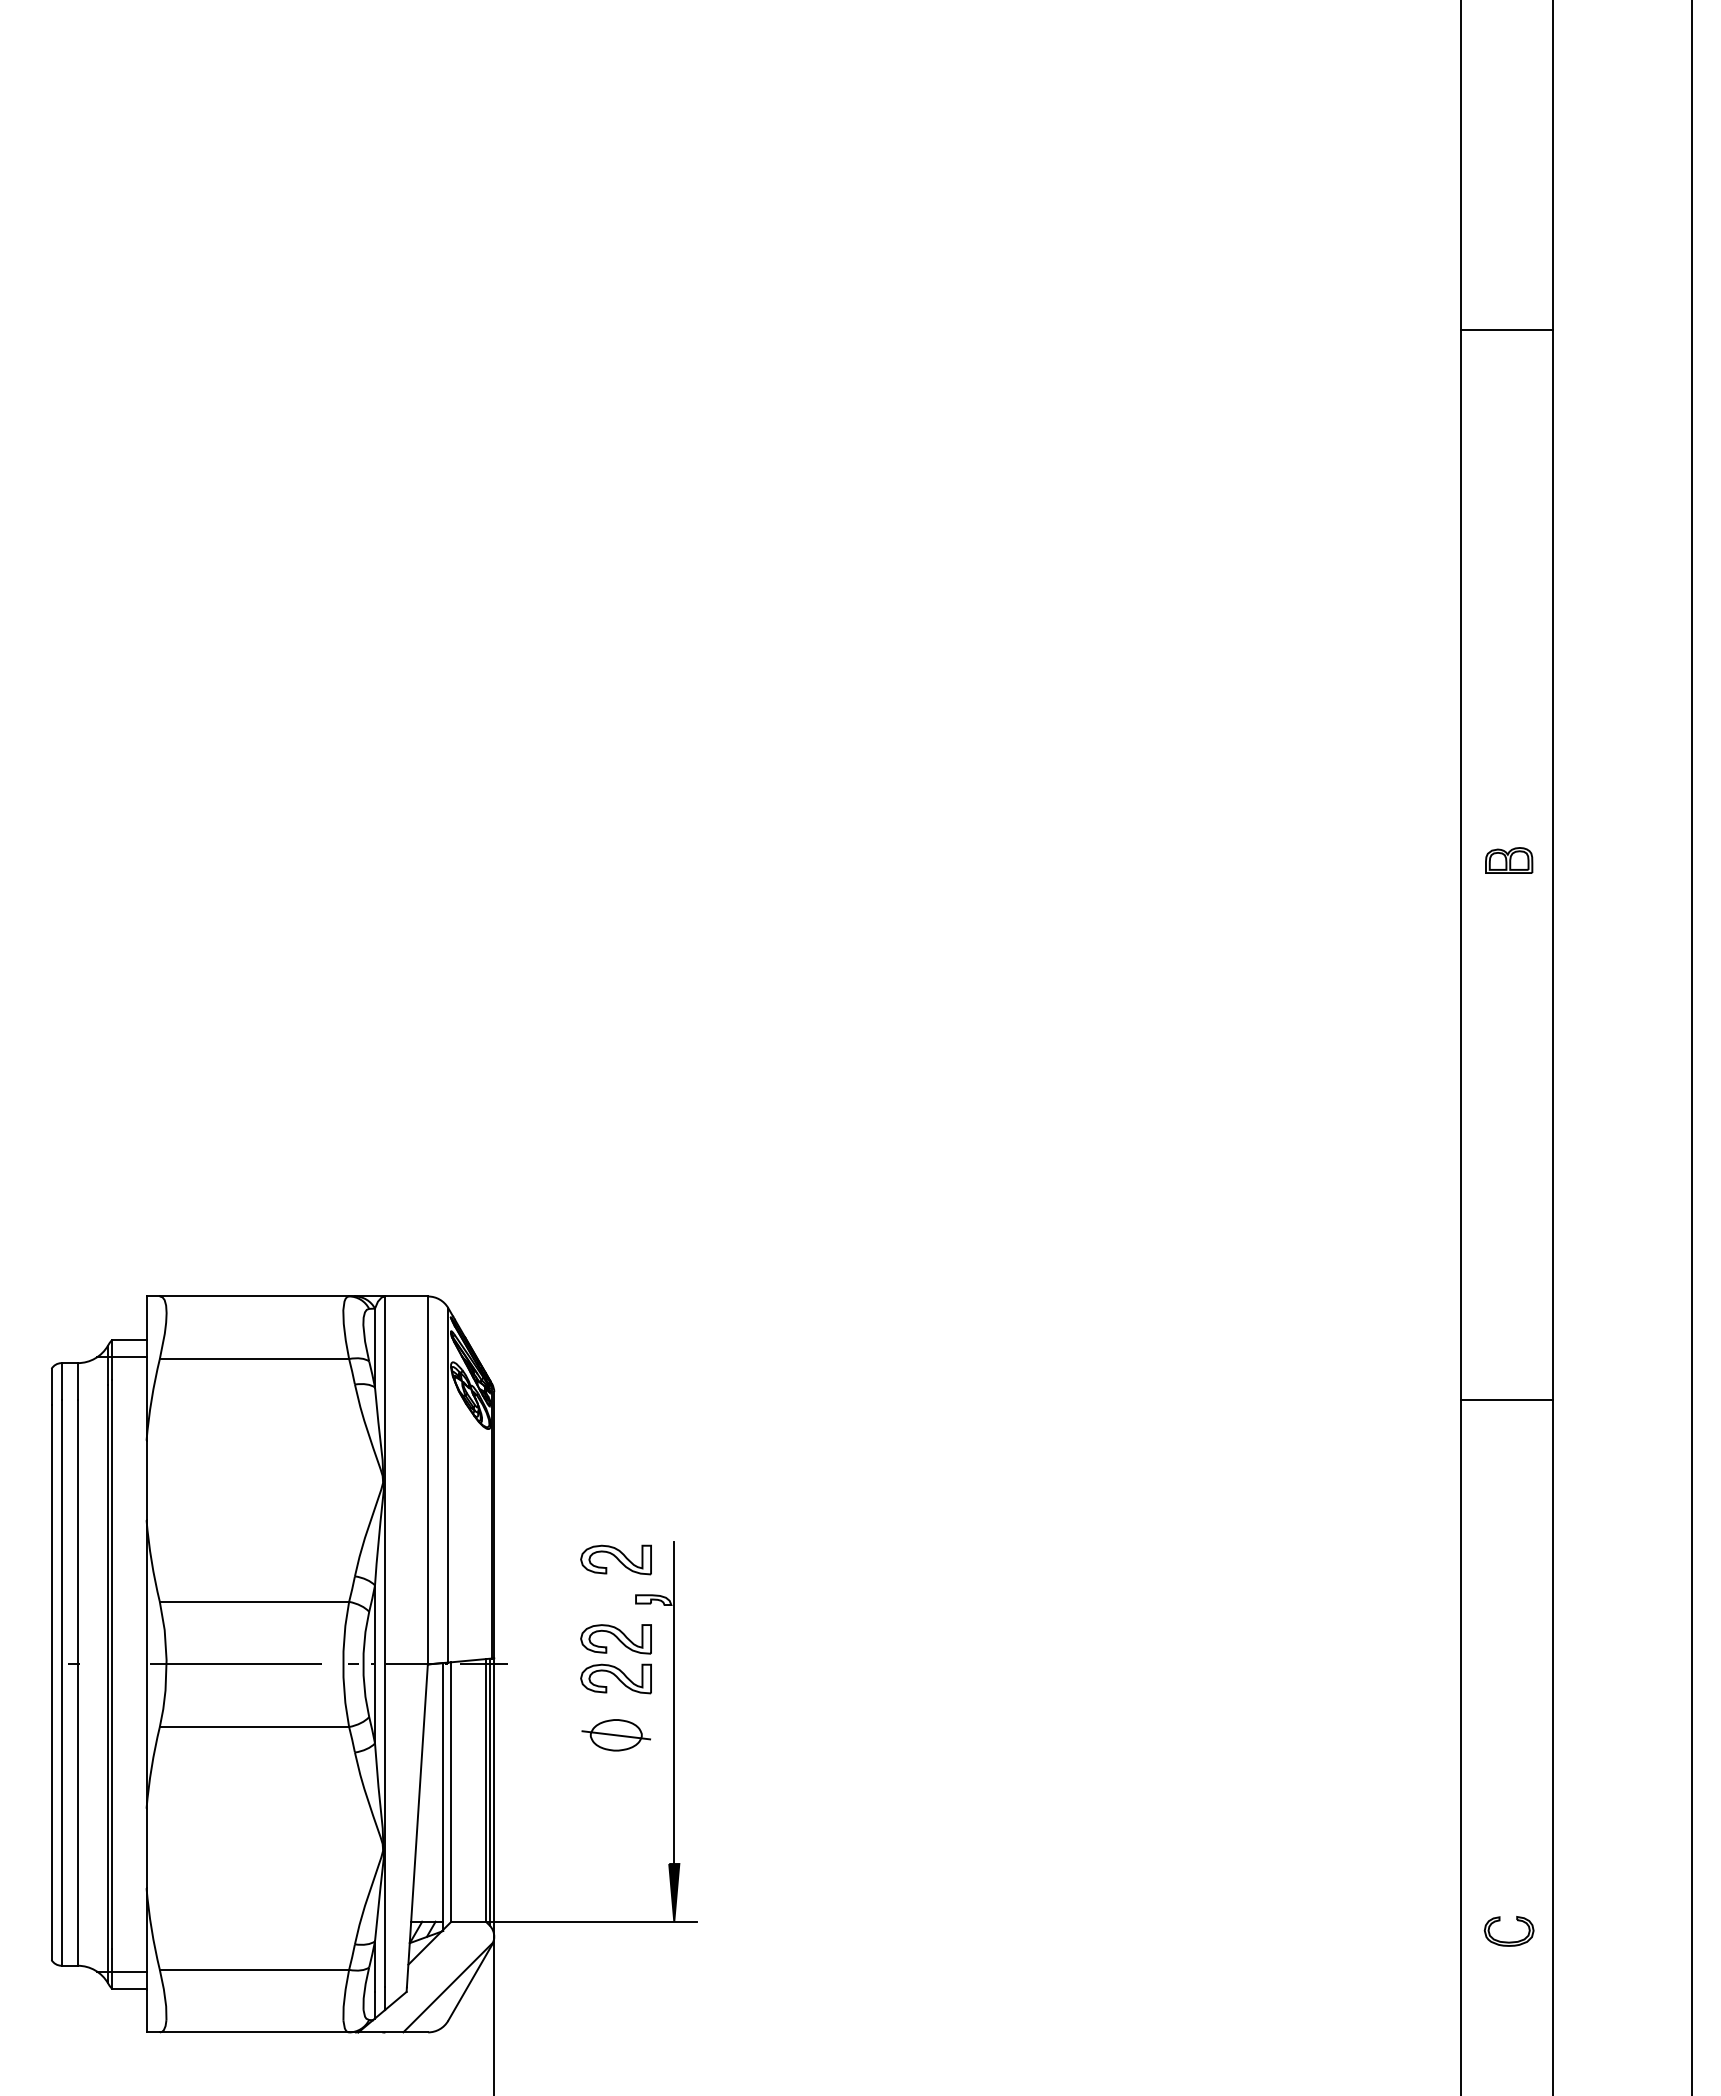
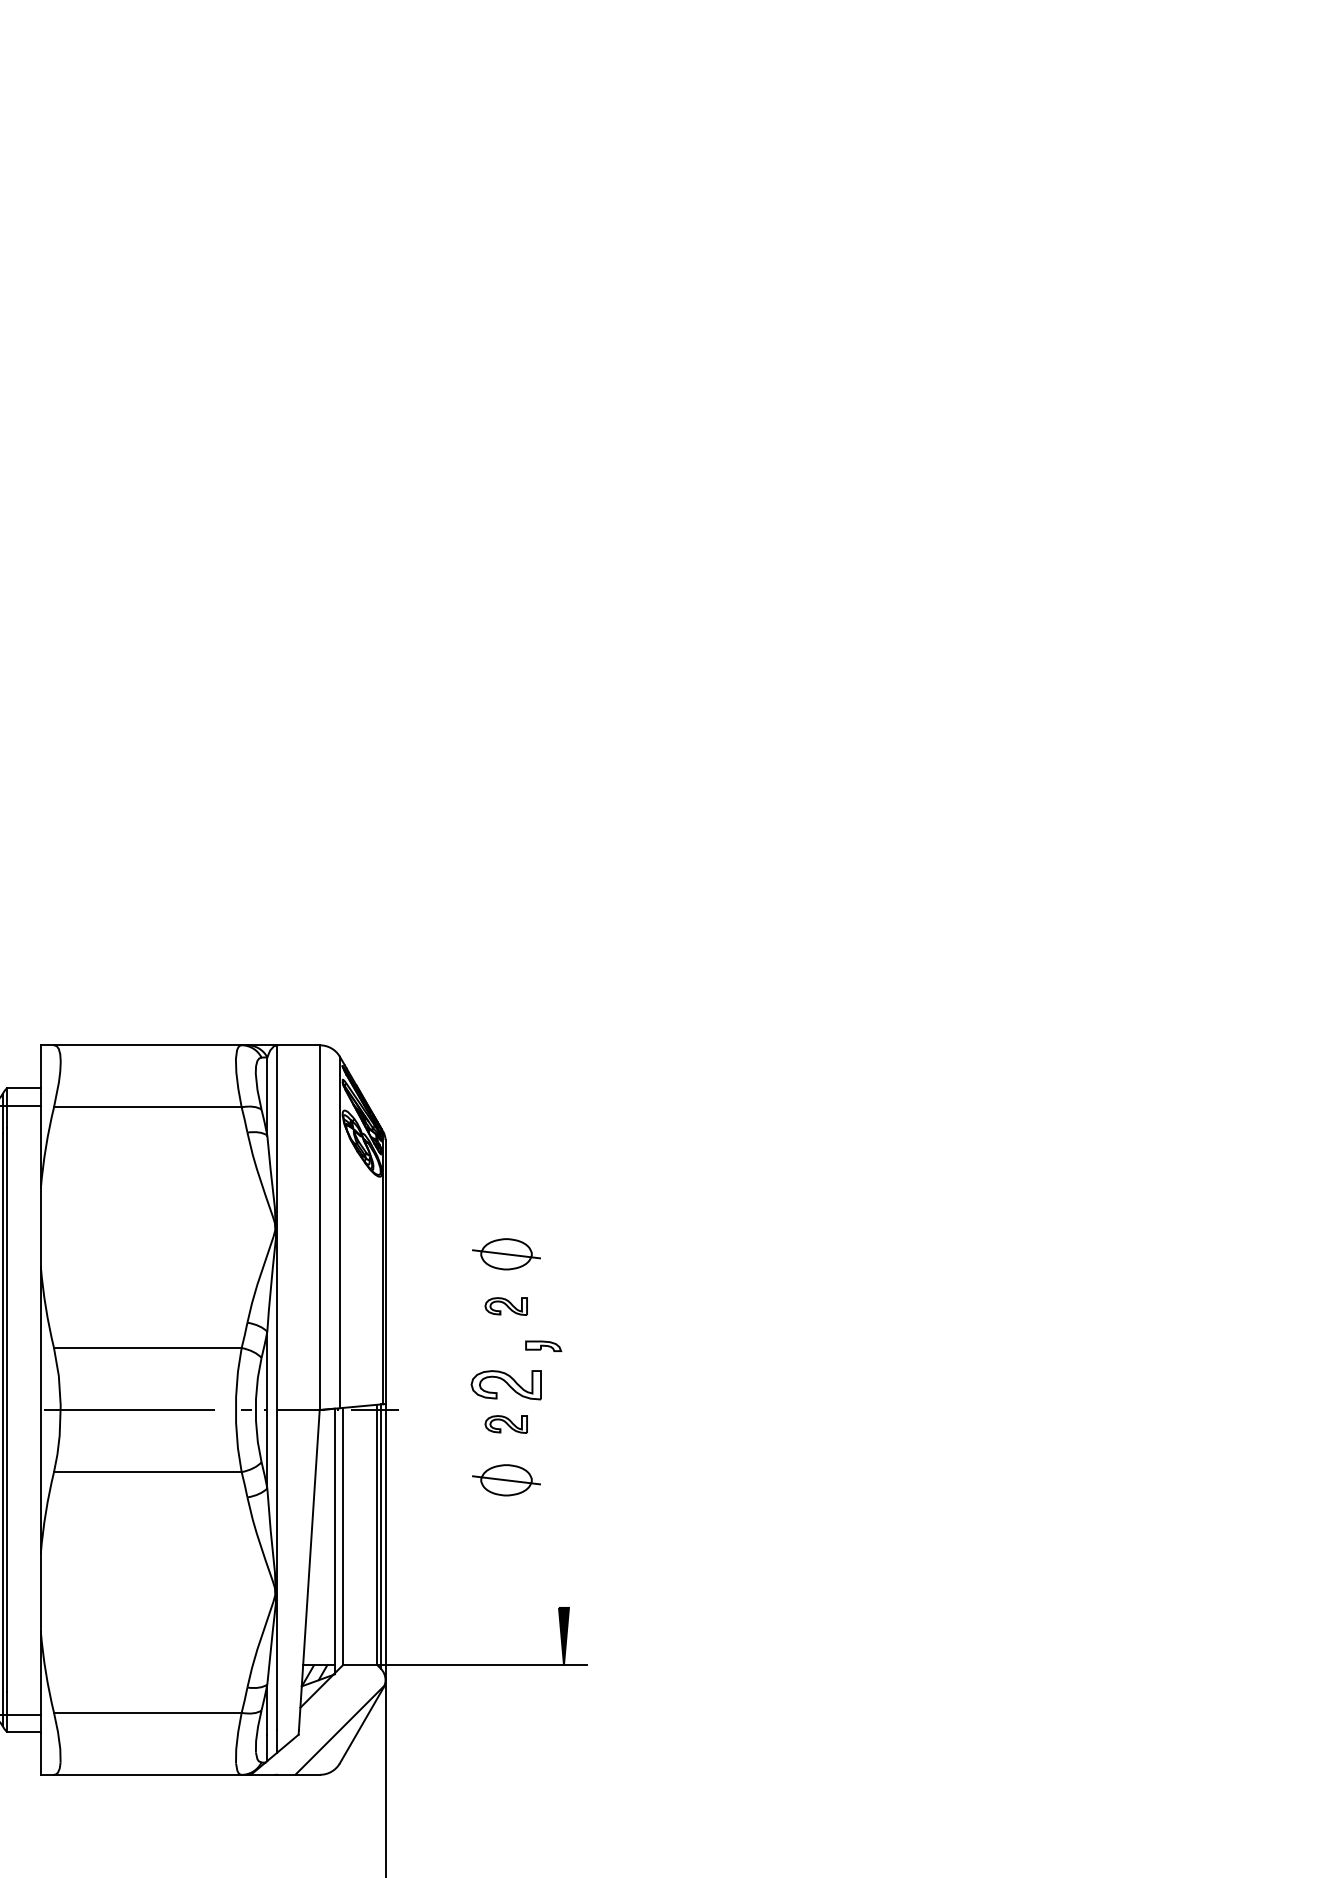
part: (615, 1507) -> (505, 1254), added
part: (615, 1559) -> (505, 1306), size x0.6
part: (615, 1678) -> (505, 1424), size x0.6
line: (674, 1702) -> (564, 1447), removed

